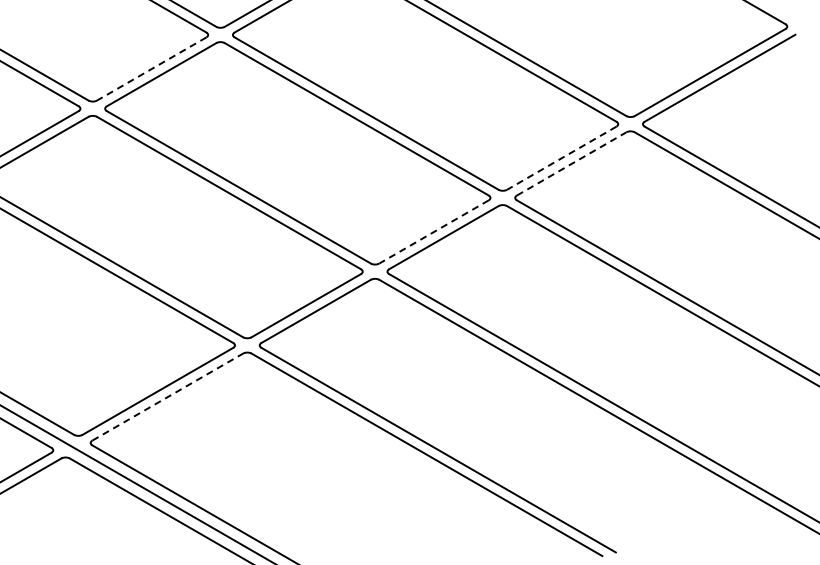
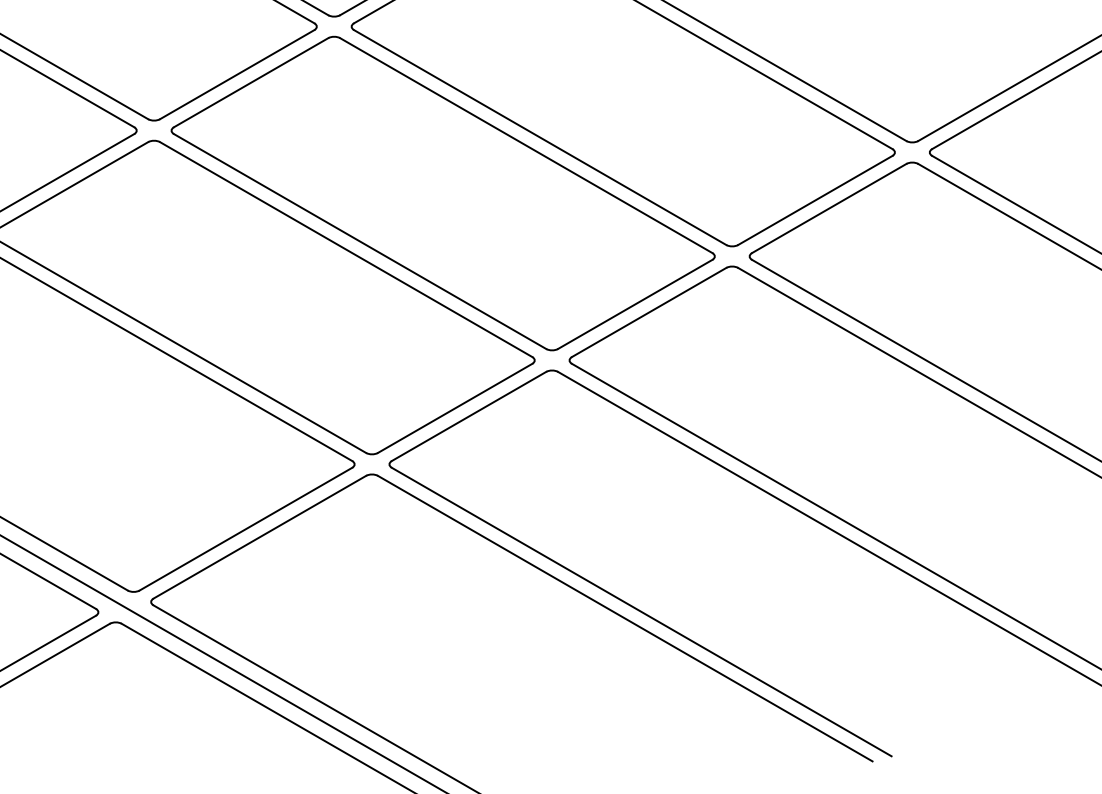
line: (151, 69) -> (236, 75), dashed -> solid
line: (561, 158) -> (814, 200), dashed -> solid
line: (572, 163) -> (830, 207), dashed -> solid
line: (433, 232) -> (634, 305), dashed -> solid
line: (168, 396) -> (260, 536), dashed -> solid

